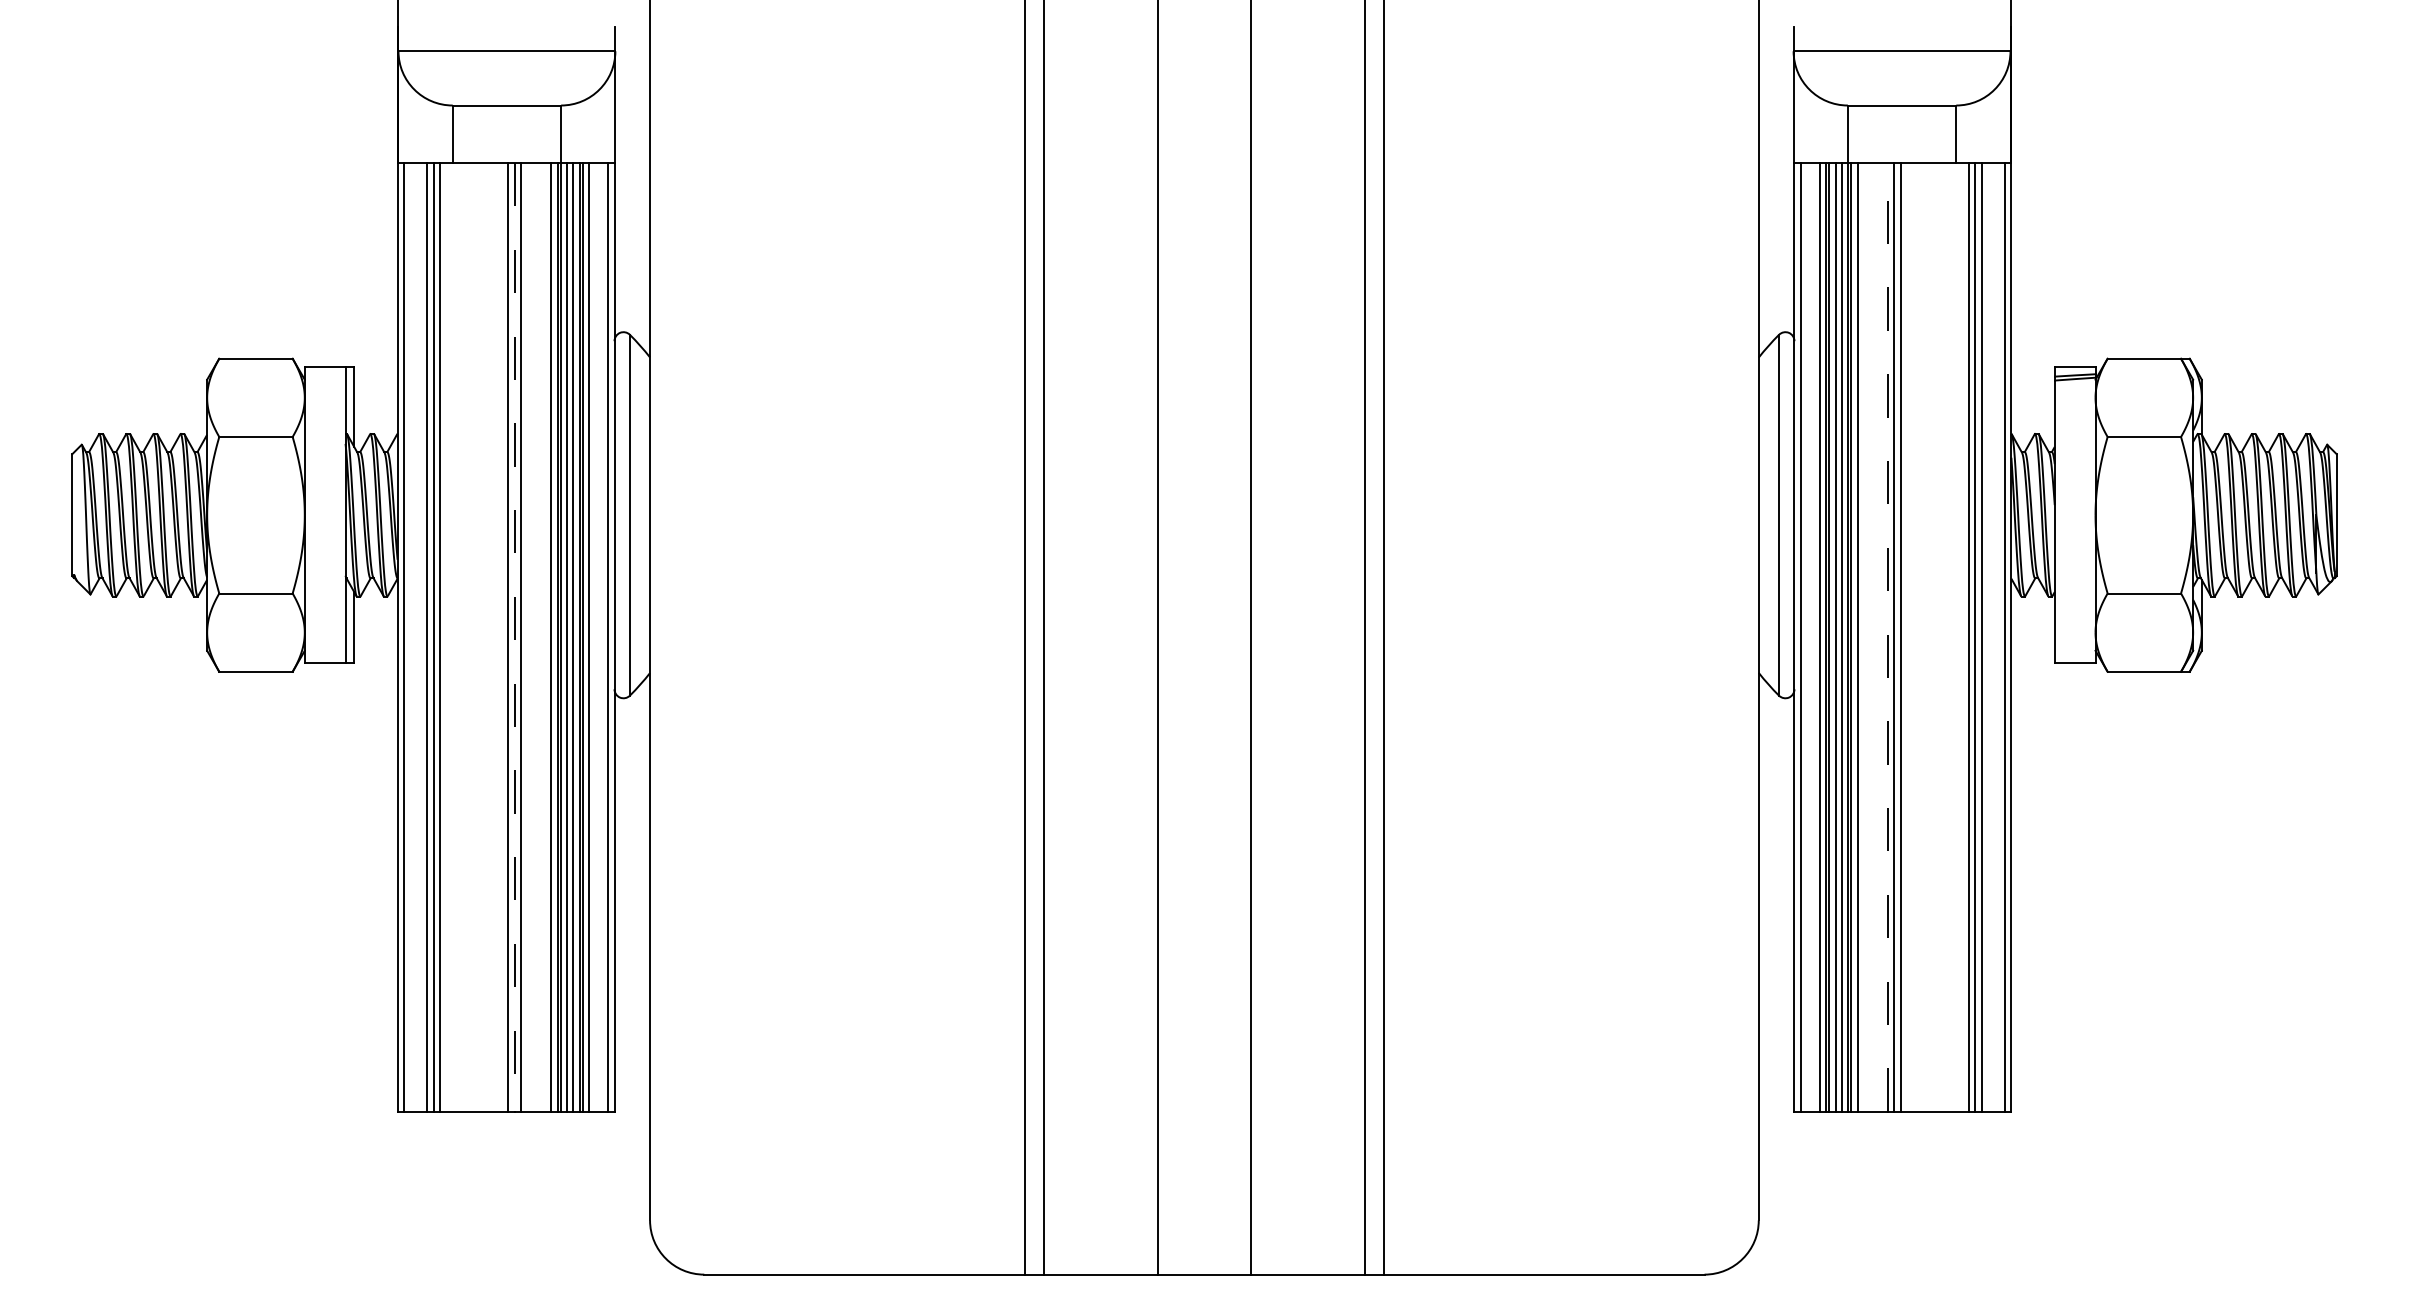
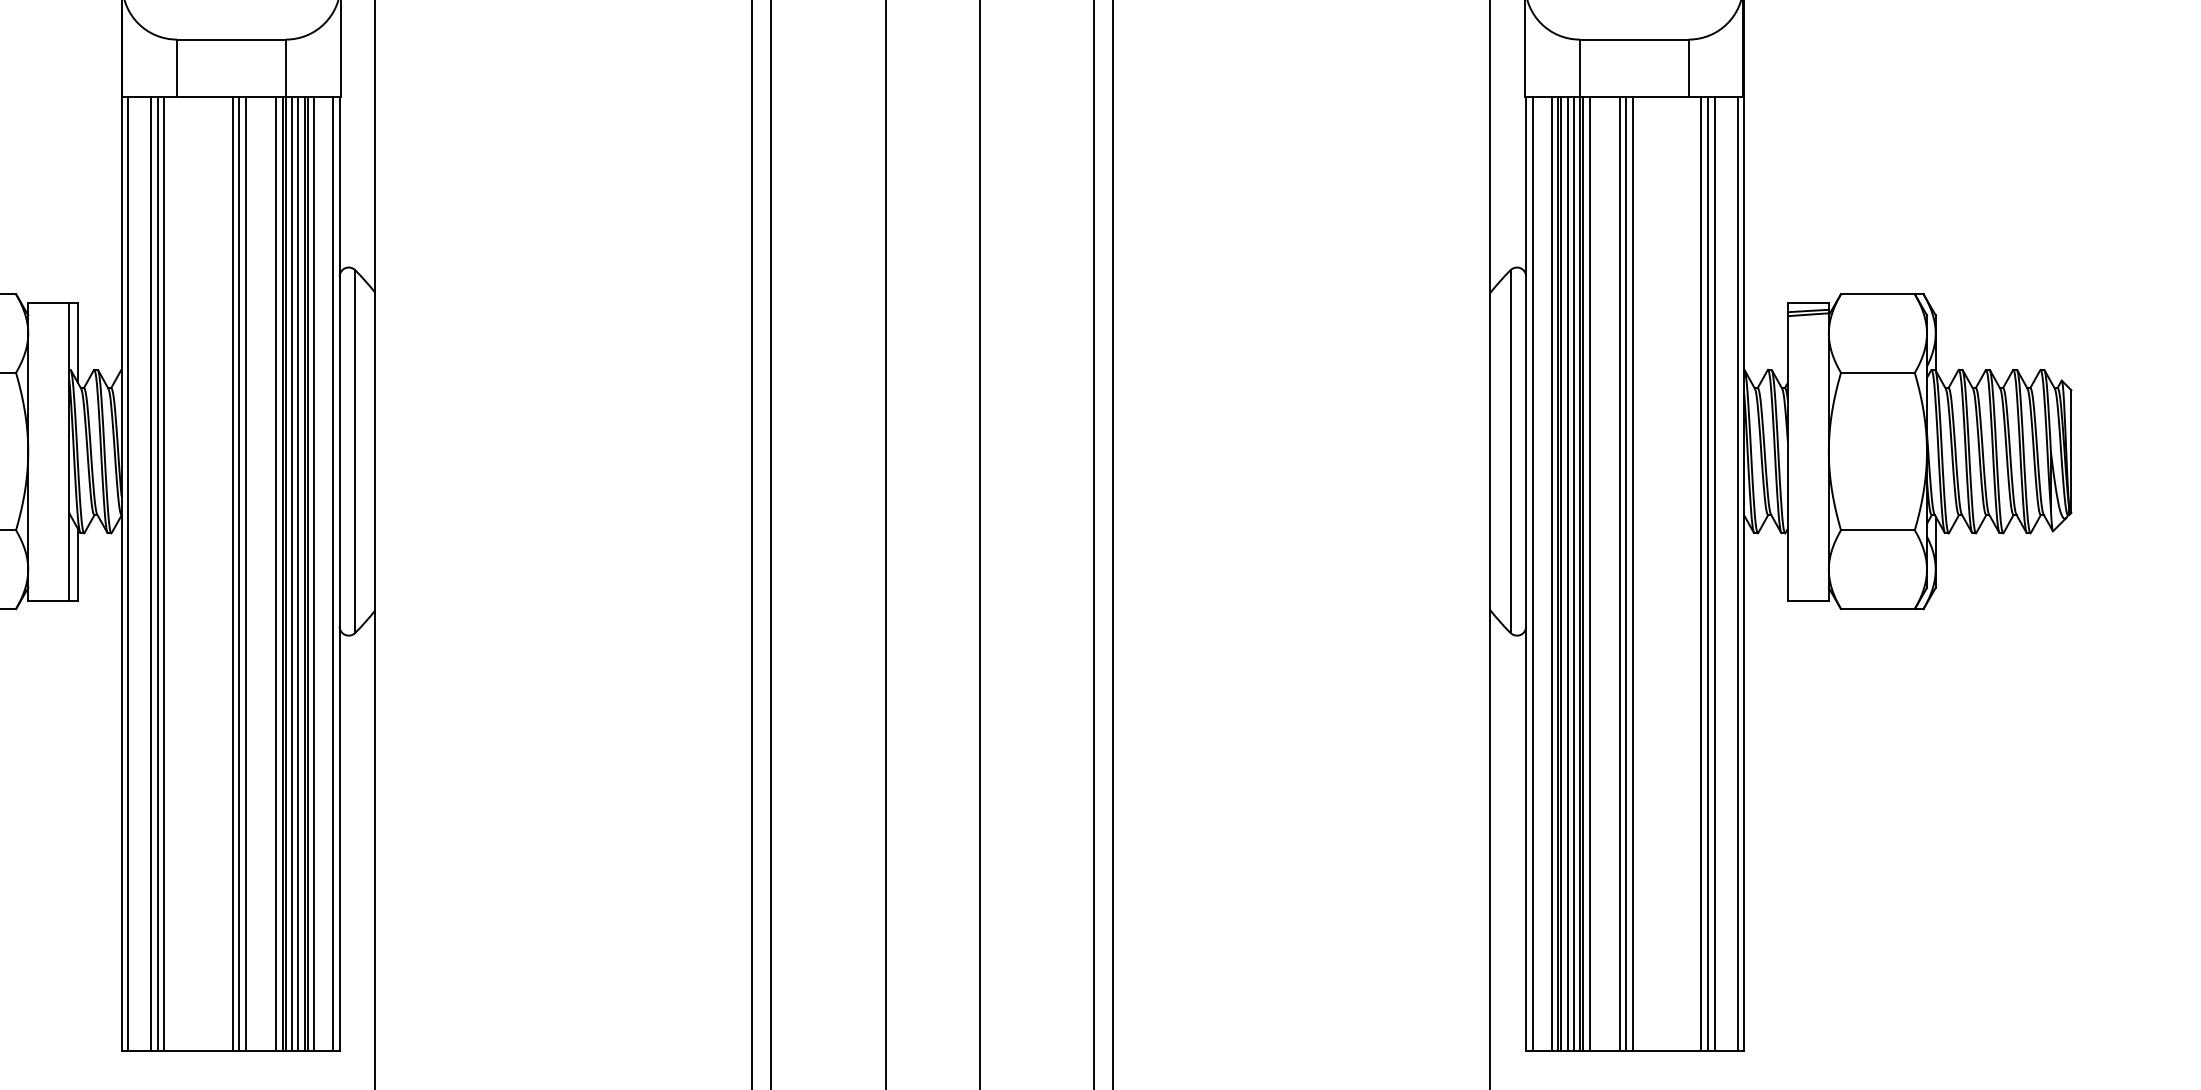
line: (1887, 636) -> (1619, 573), dashed -> solid
line: (514, 637) -> (239, 574), dashed -> solid

